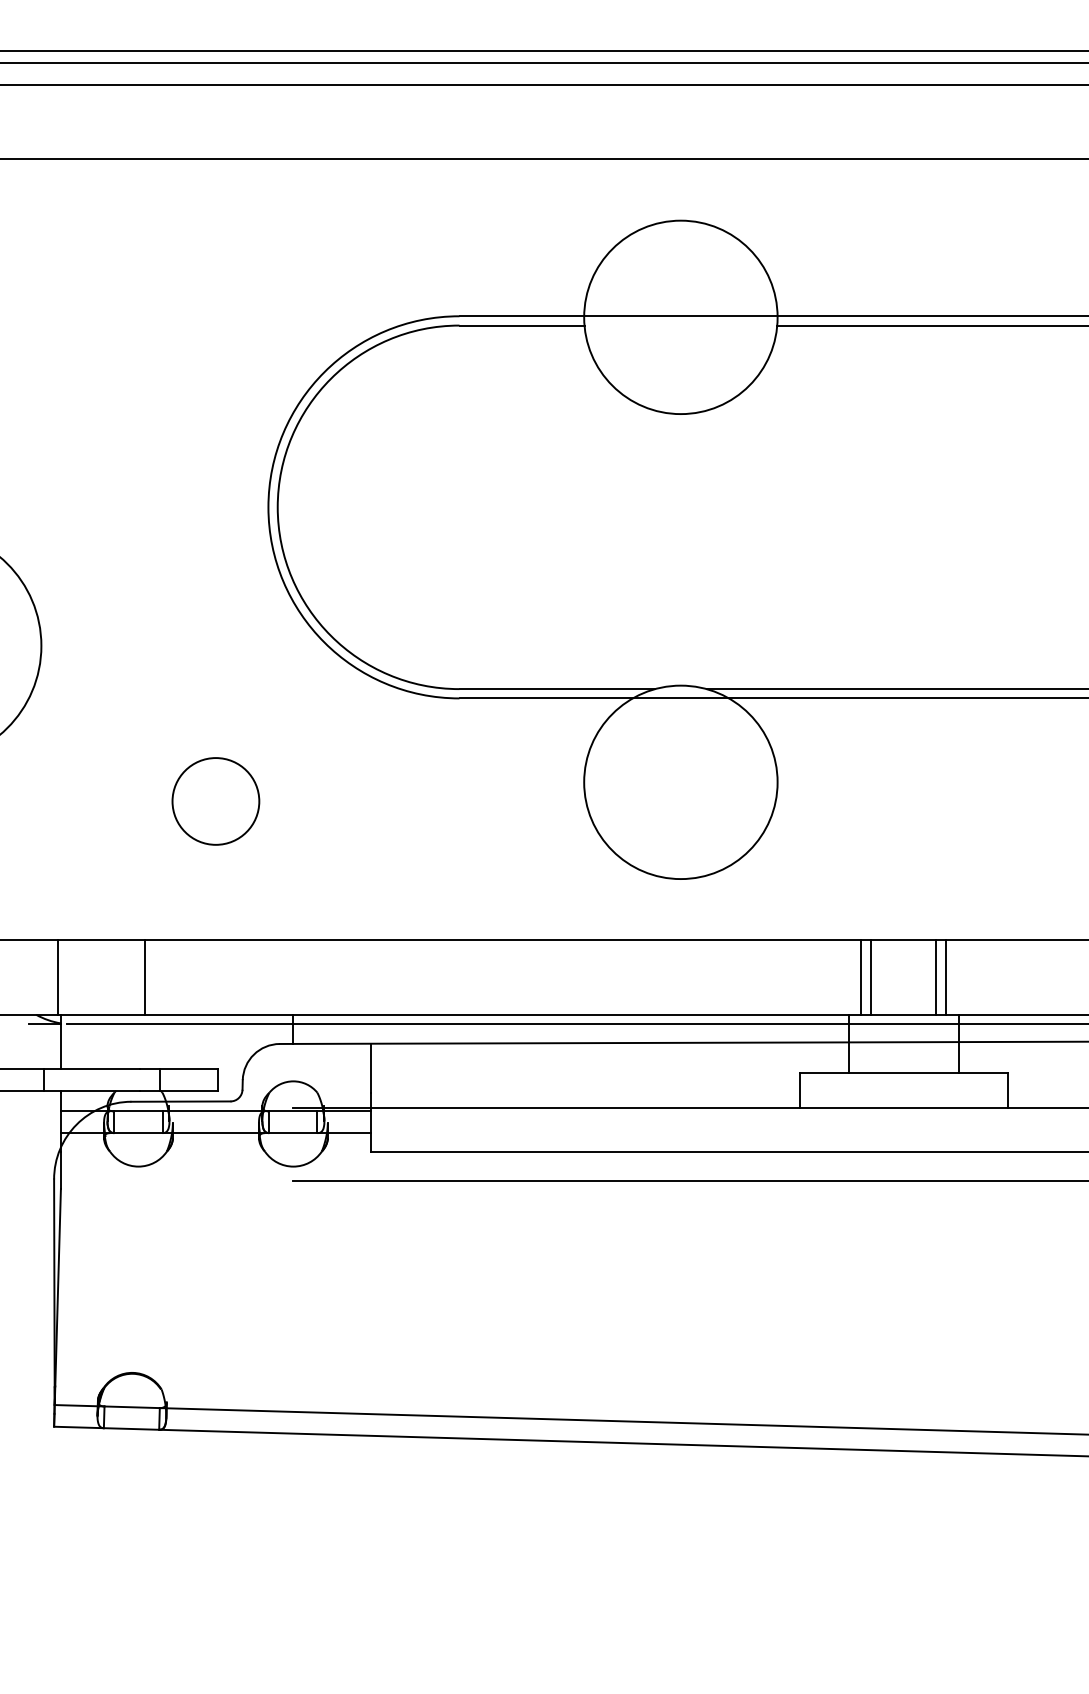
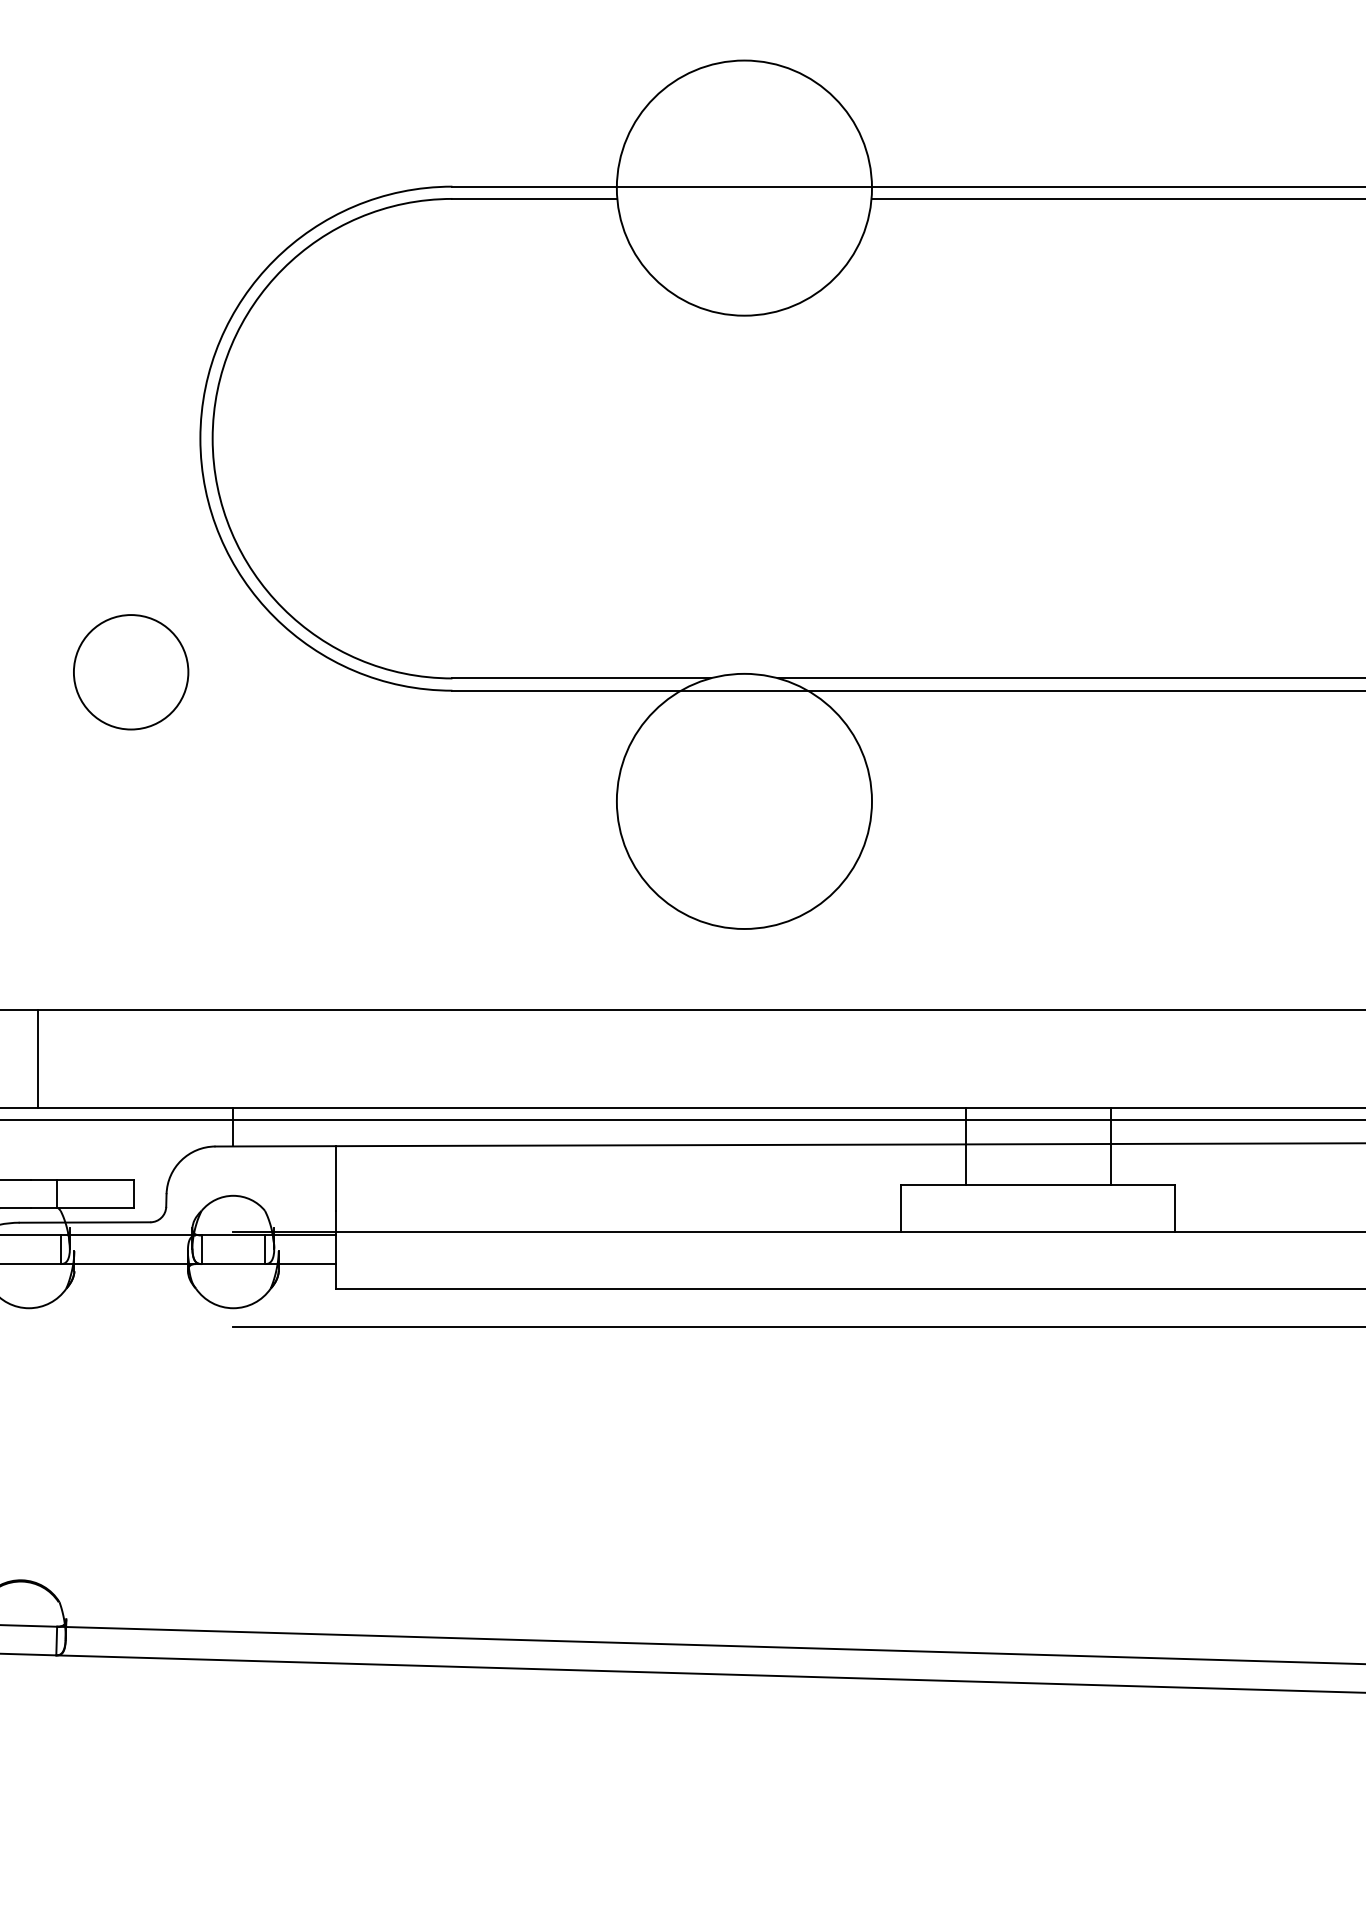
circle: (215, 801) -> (130, 672), moved
line: (860, 977) -> (981, 1058), removed
line: (871, 977) -> (995, 1058), removed
line: (935, 977) -> (1080, 1058), removed
line: (946, 977) -> (1094, 1058), removed

